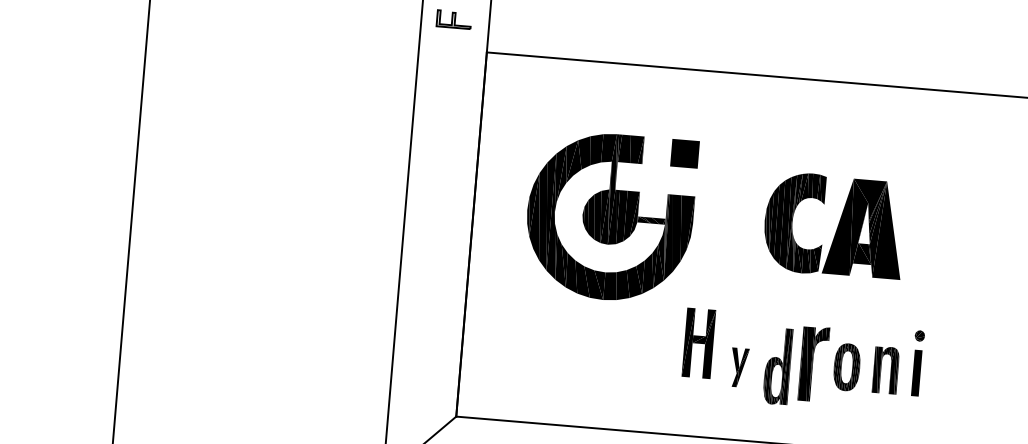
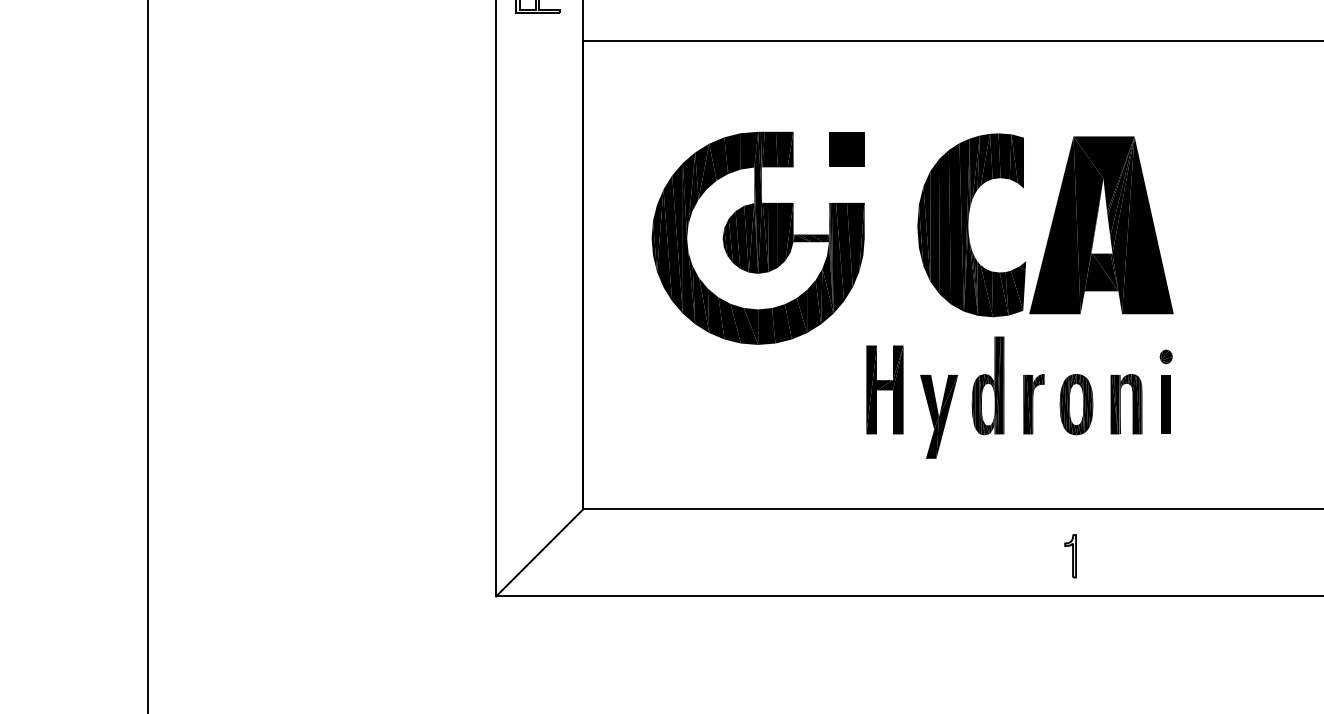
part: (834, 225) -> (1045, 225), size x1.43
part: (813, 364) -> (1033, 404), size x0.62
part: (777, 366) -> (987, 385), moved
part: (739, 367) -> (939, 416), size x1.67

